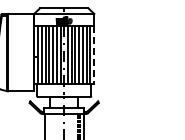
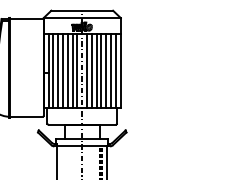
line: (94, 54) -> (121, 70), dashed -> solid

